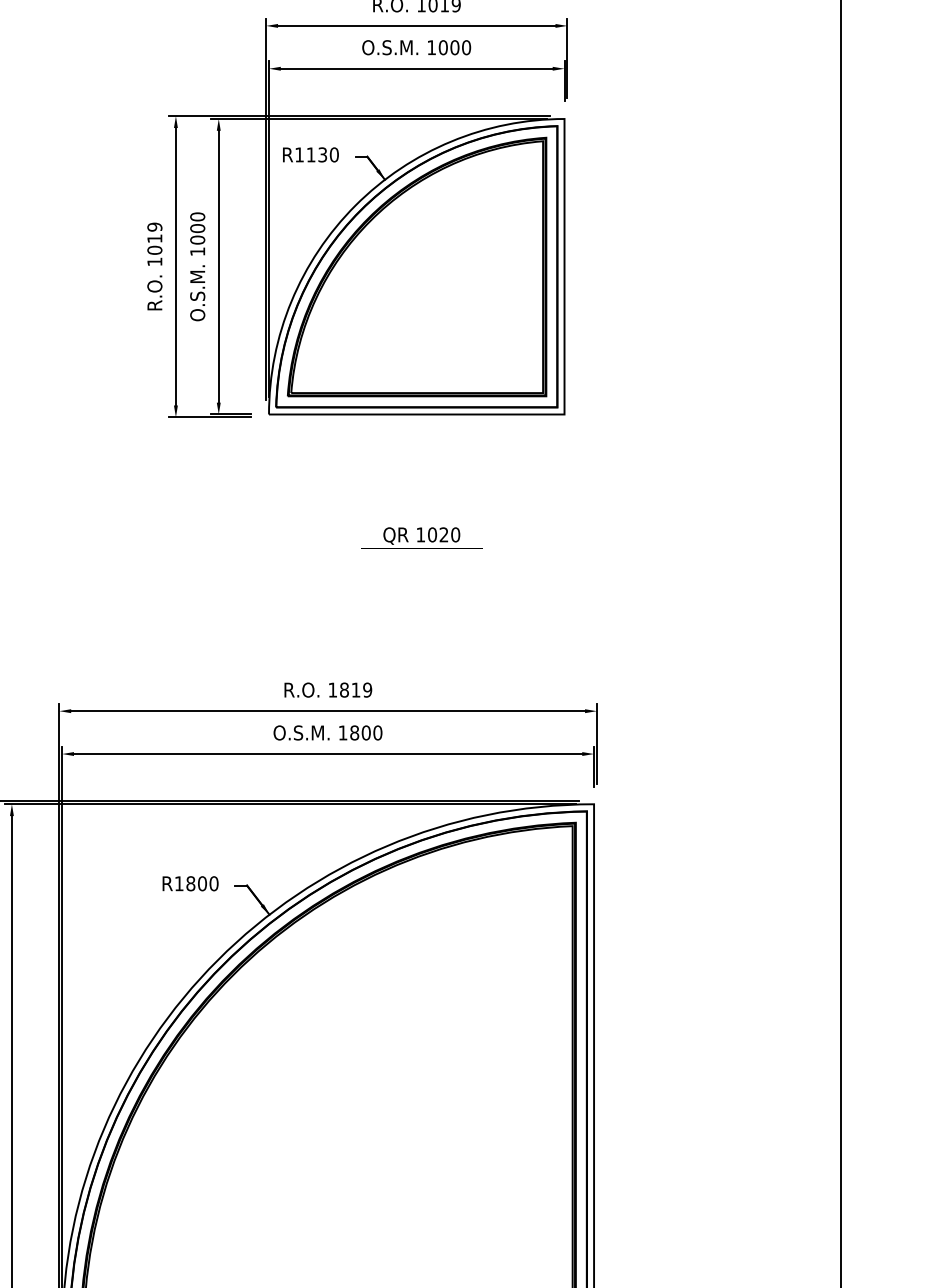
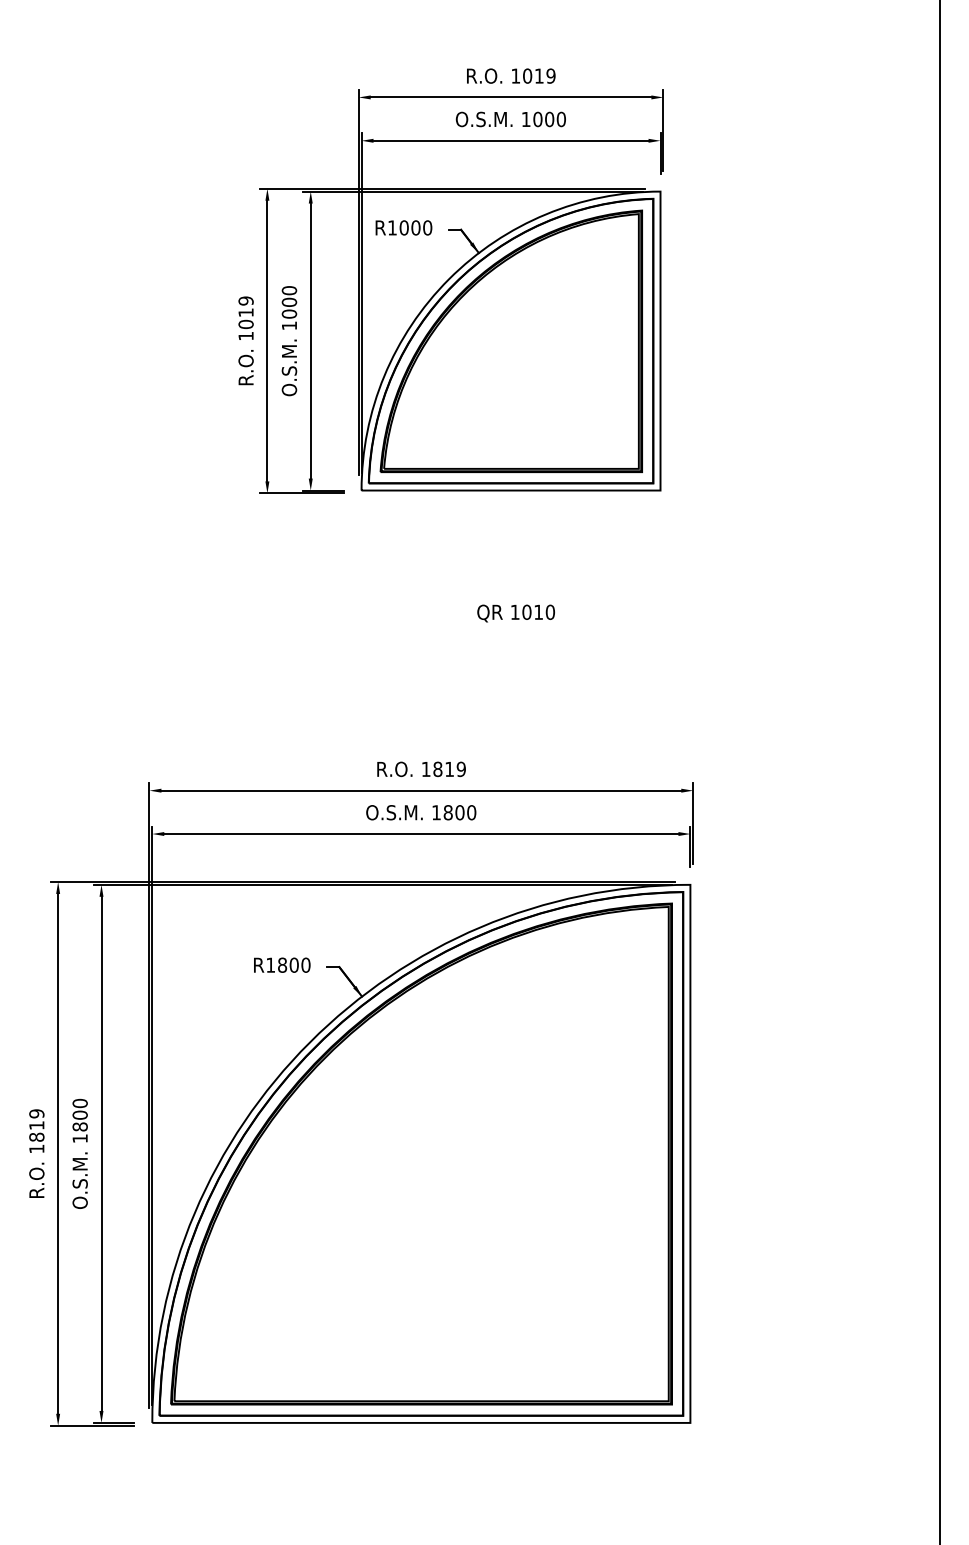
text: (316, 154) -> (409, 227), R1130 -> R1000
text: (443, 534) -> (538, 611), 1020 -> 1010

